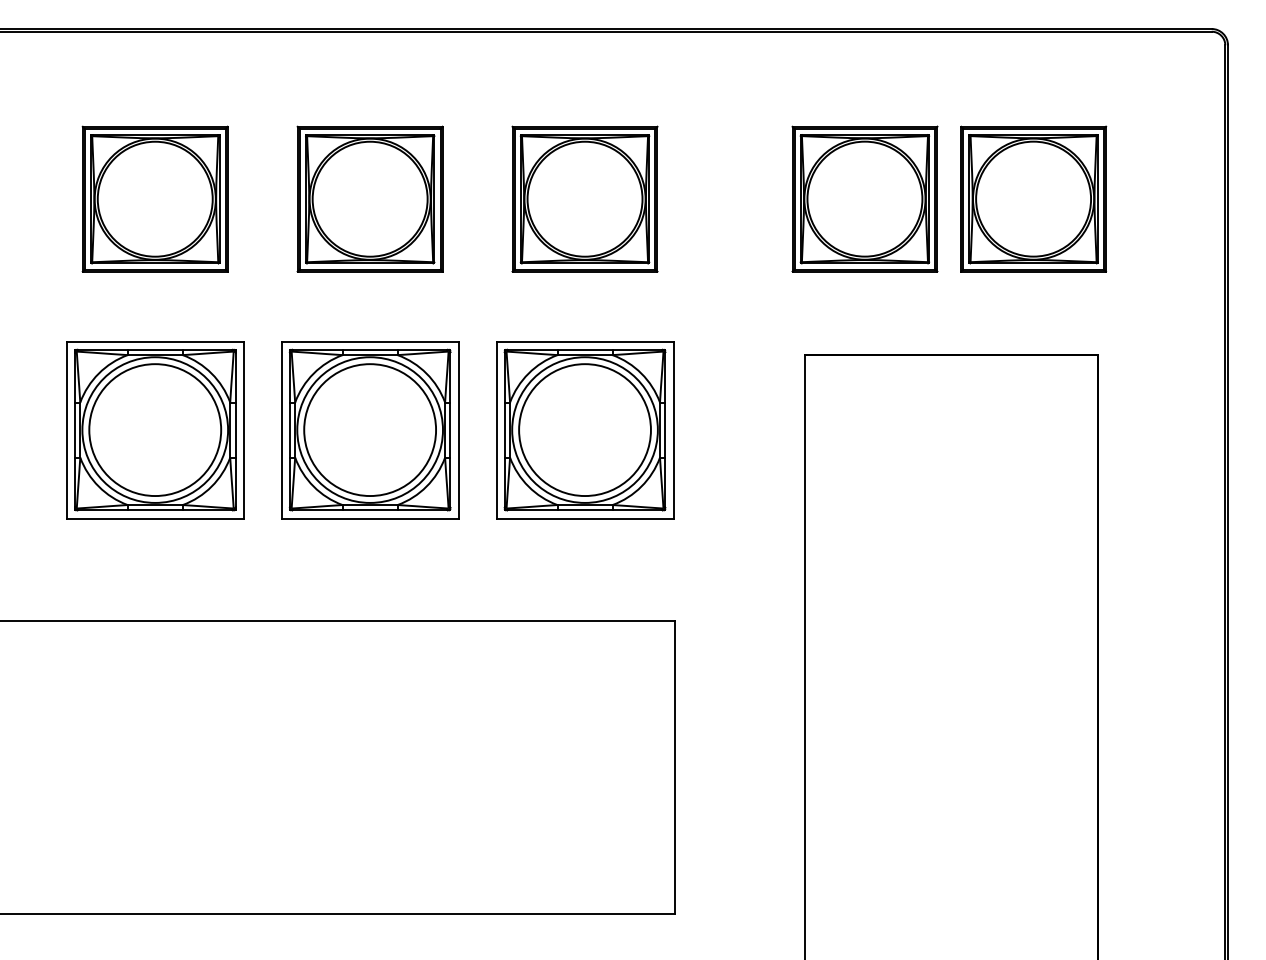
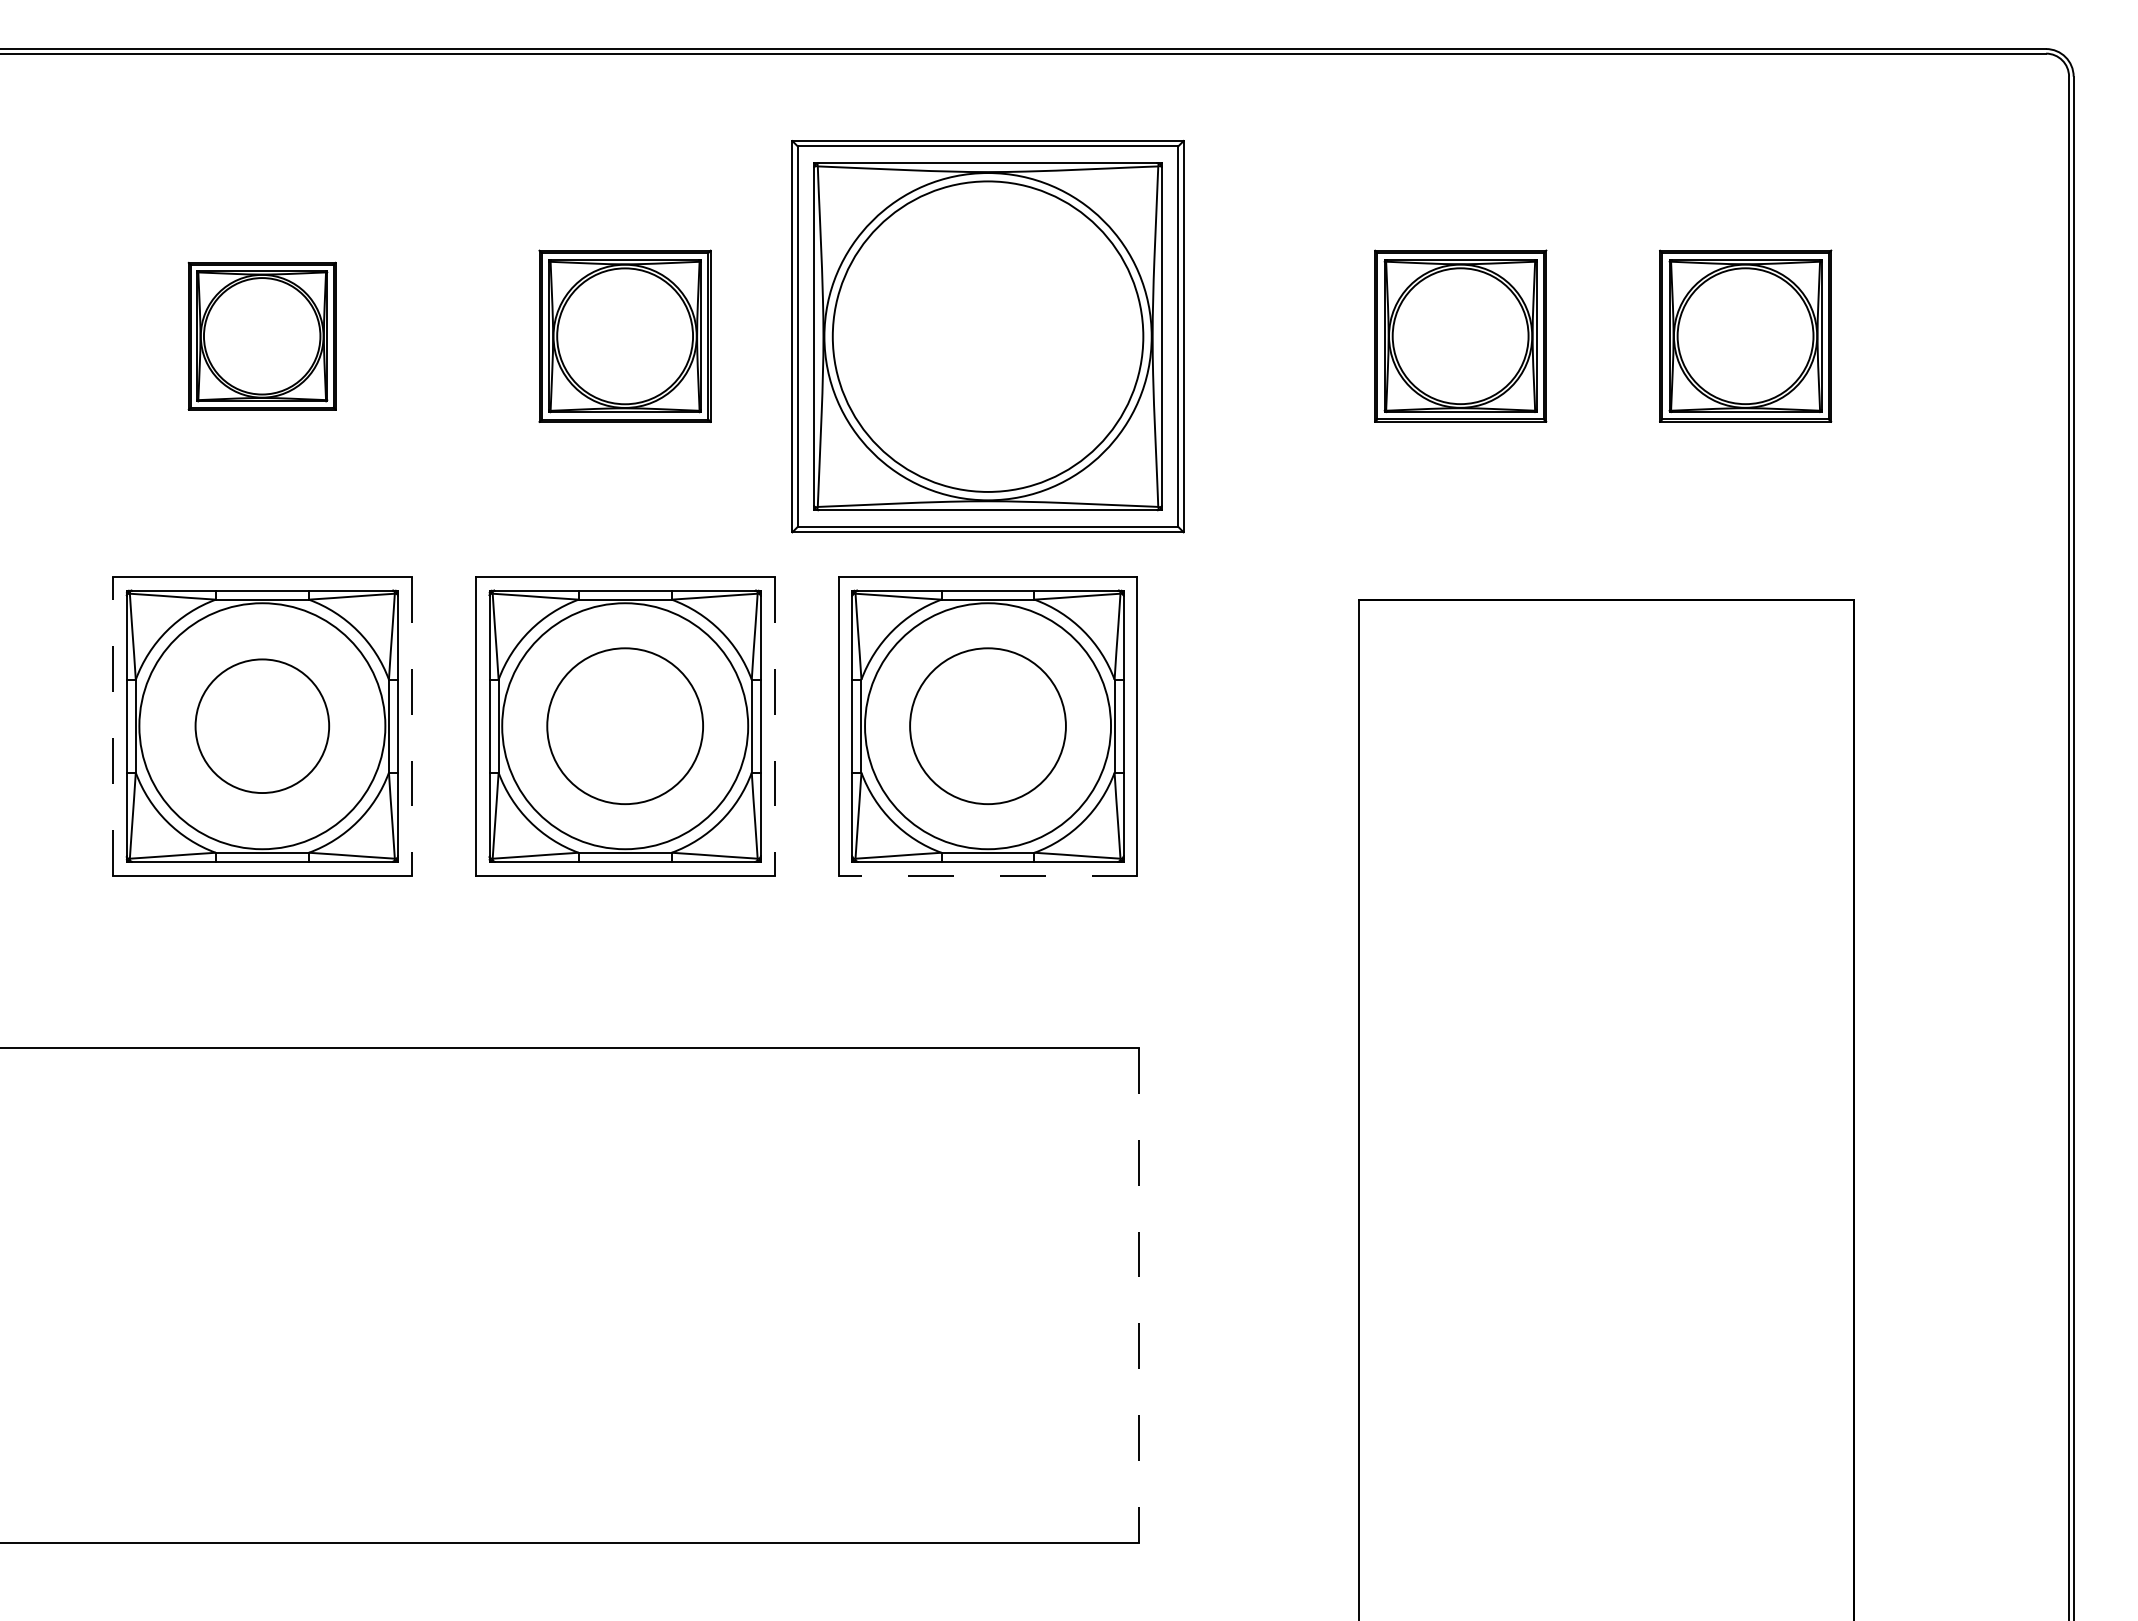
part: (154, 198) -> (261, 335), size x0.6
part: (369, 198) -> (624, 335), size x0.7
part: (584, 198) -> (987, 335), size x1.6
part: (864, 198) -> (1459, 335), size x0.7
part: (1033, 198) -> (1745, 335), size x0.7
line: (66, 429) -> (112, 725), solid -> dashed
circle: (155, 430) -> (262, 726), size x0.6
line: (243, 430) -> (411, 726), solid -> dashed
circle: (370, 430) -> (625, 726), size x0.7
line: (458, 430) -> (774, 726), solid -> dashed
circle: (584, 430) -> (987, 726), size x0.7
line: (584, 518) -> (987, 875), solid -> dashed
line: (674, 767) -> (1139, 1295), solid -> dashed

